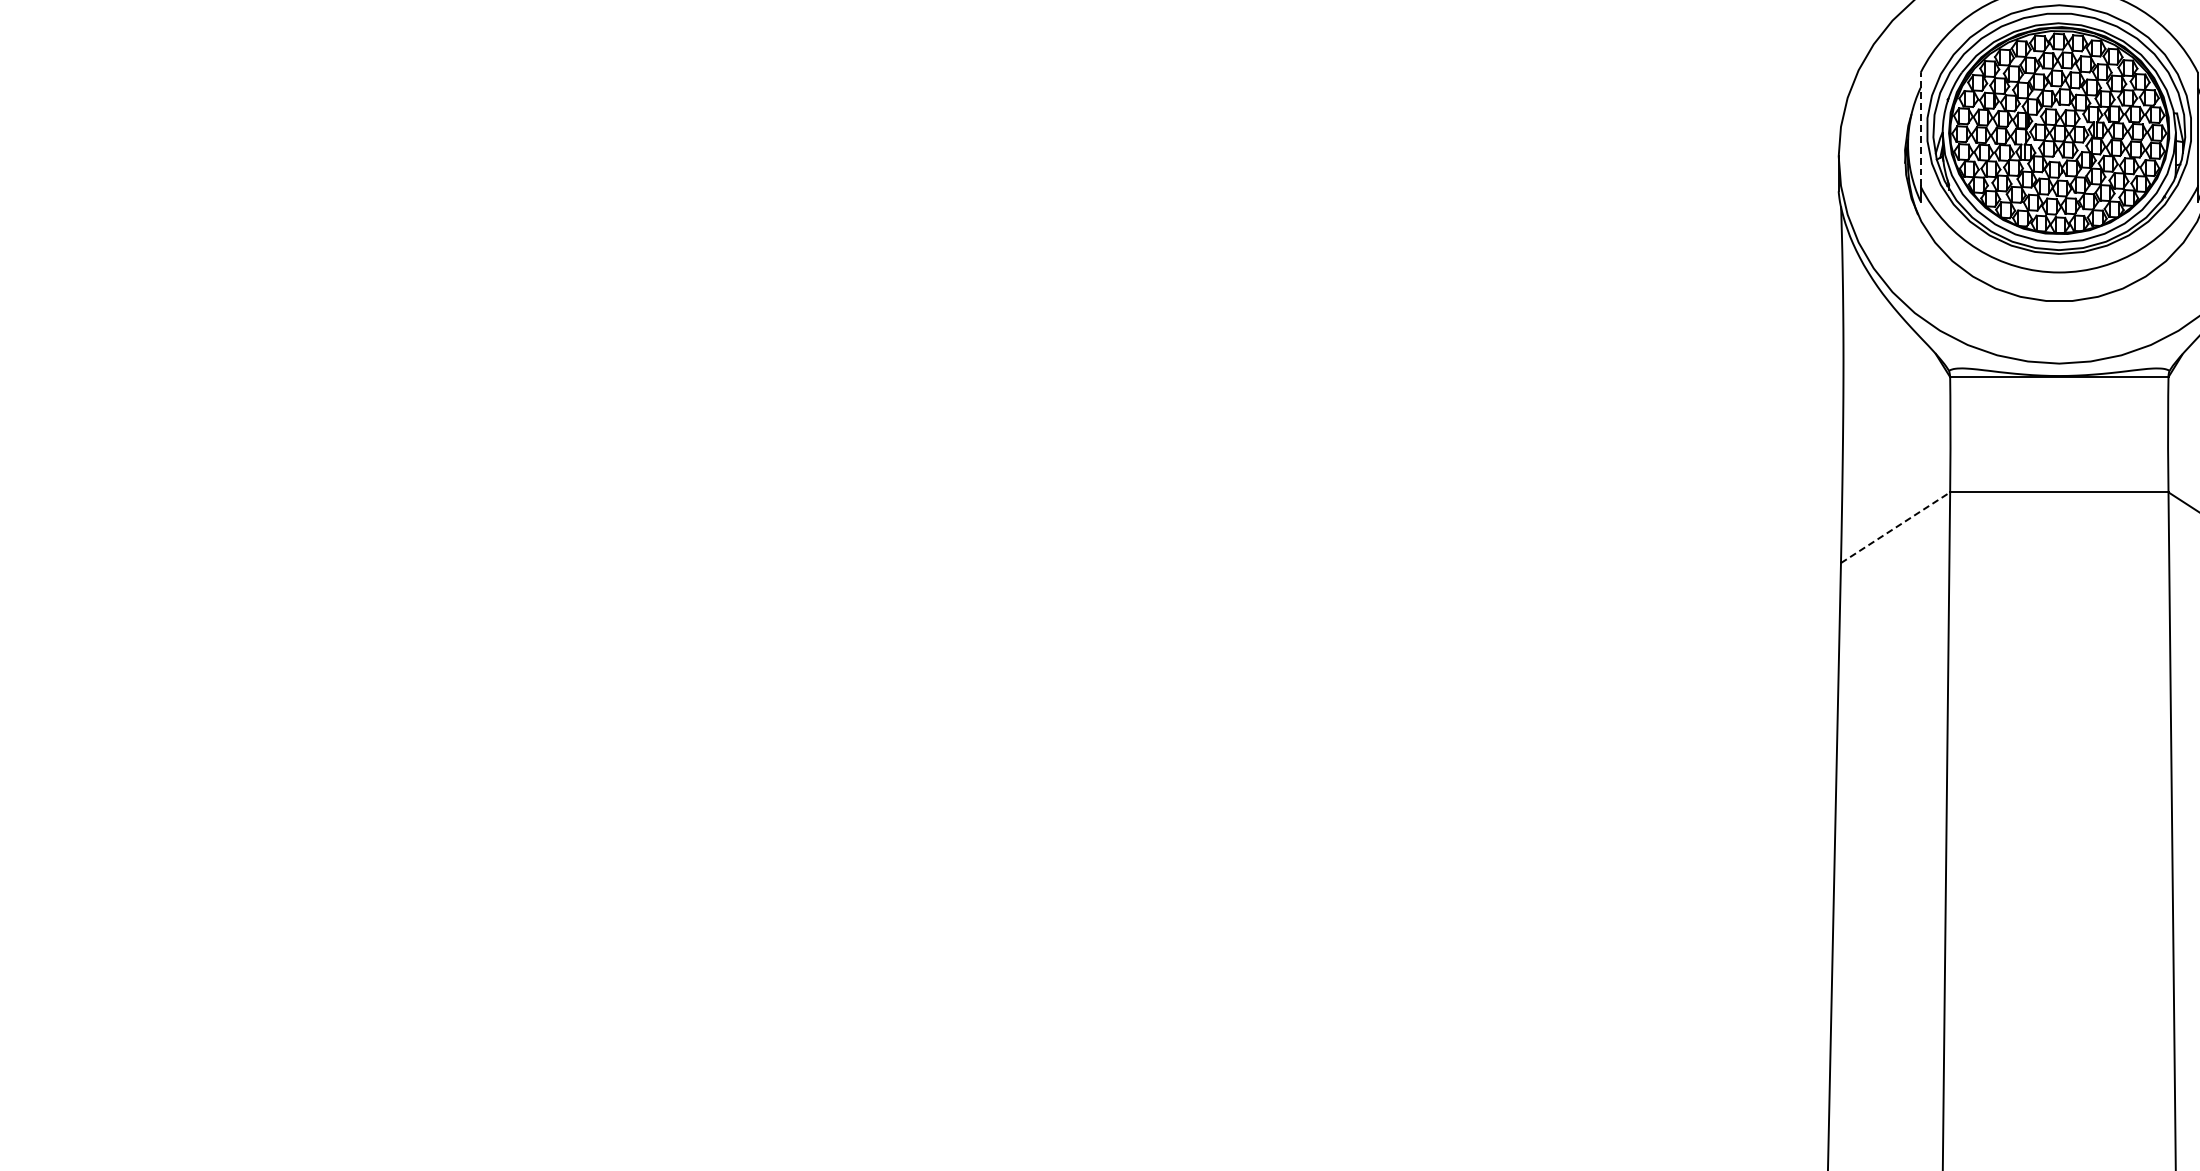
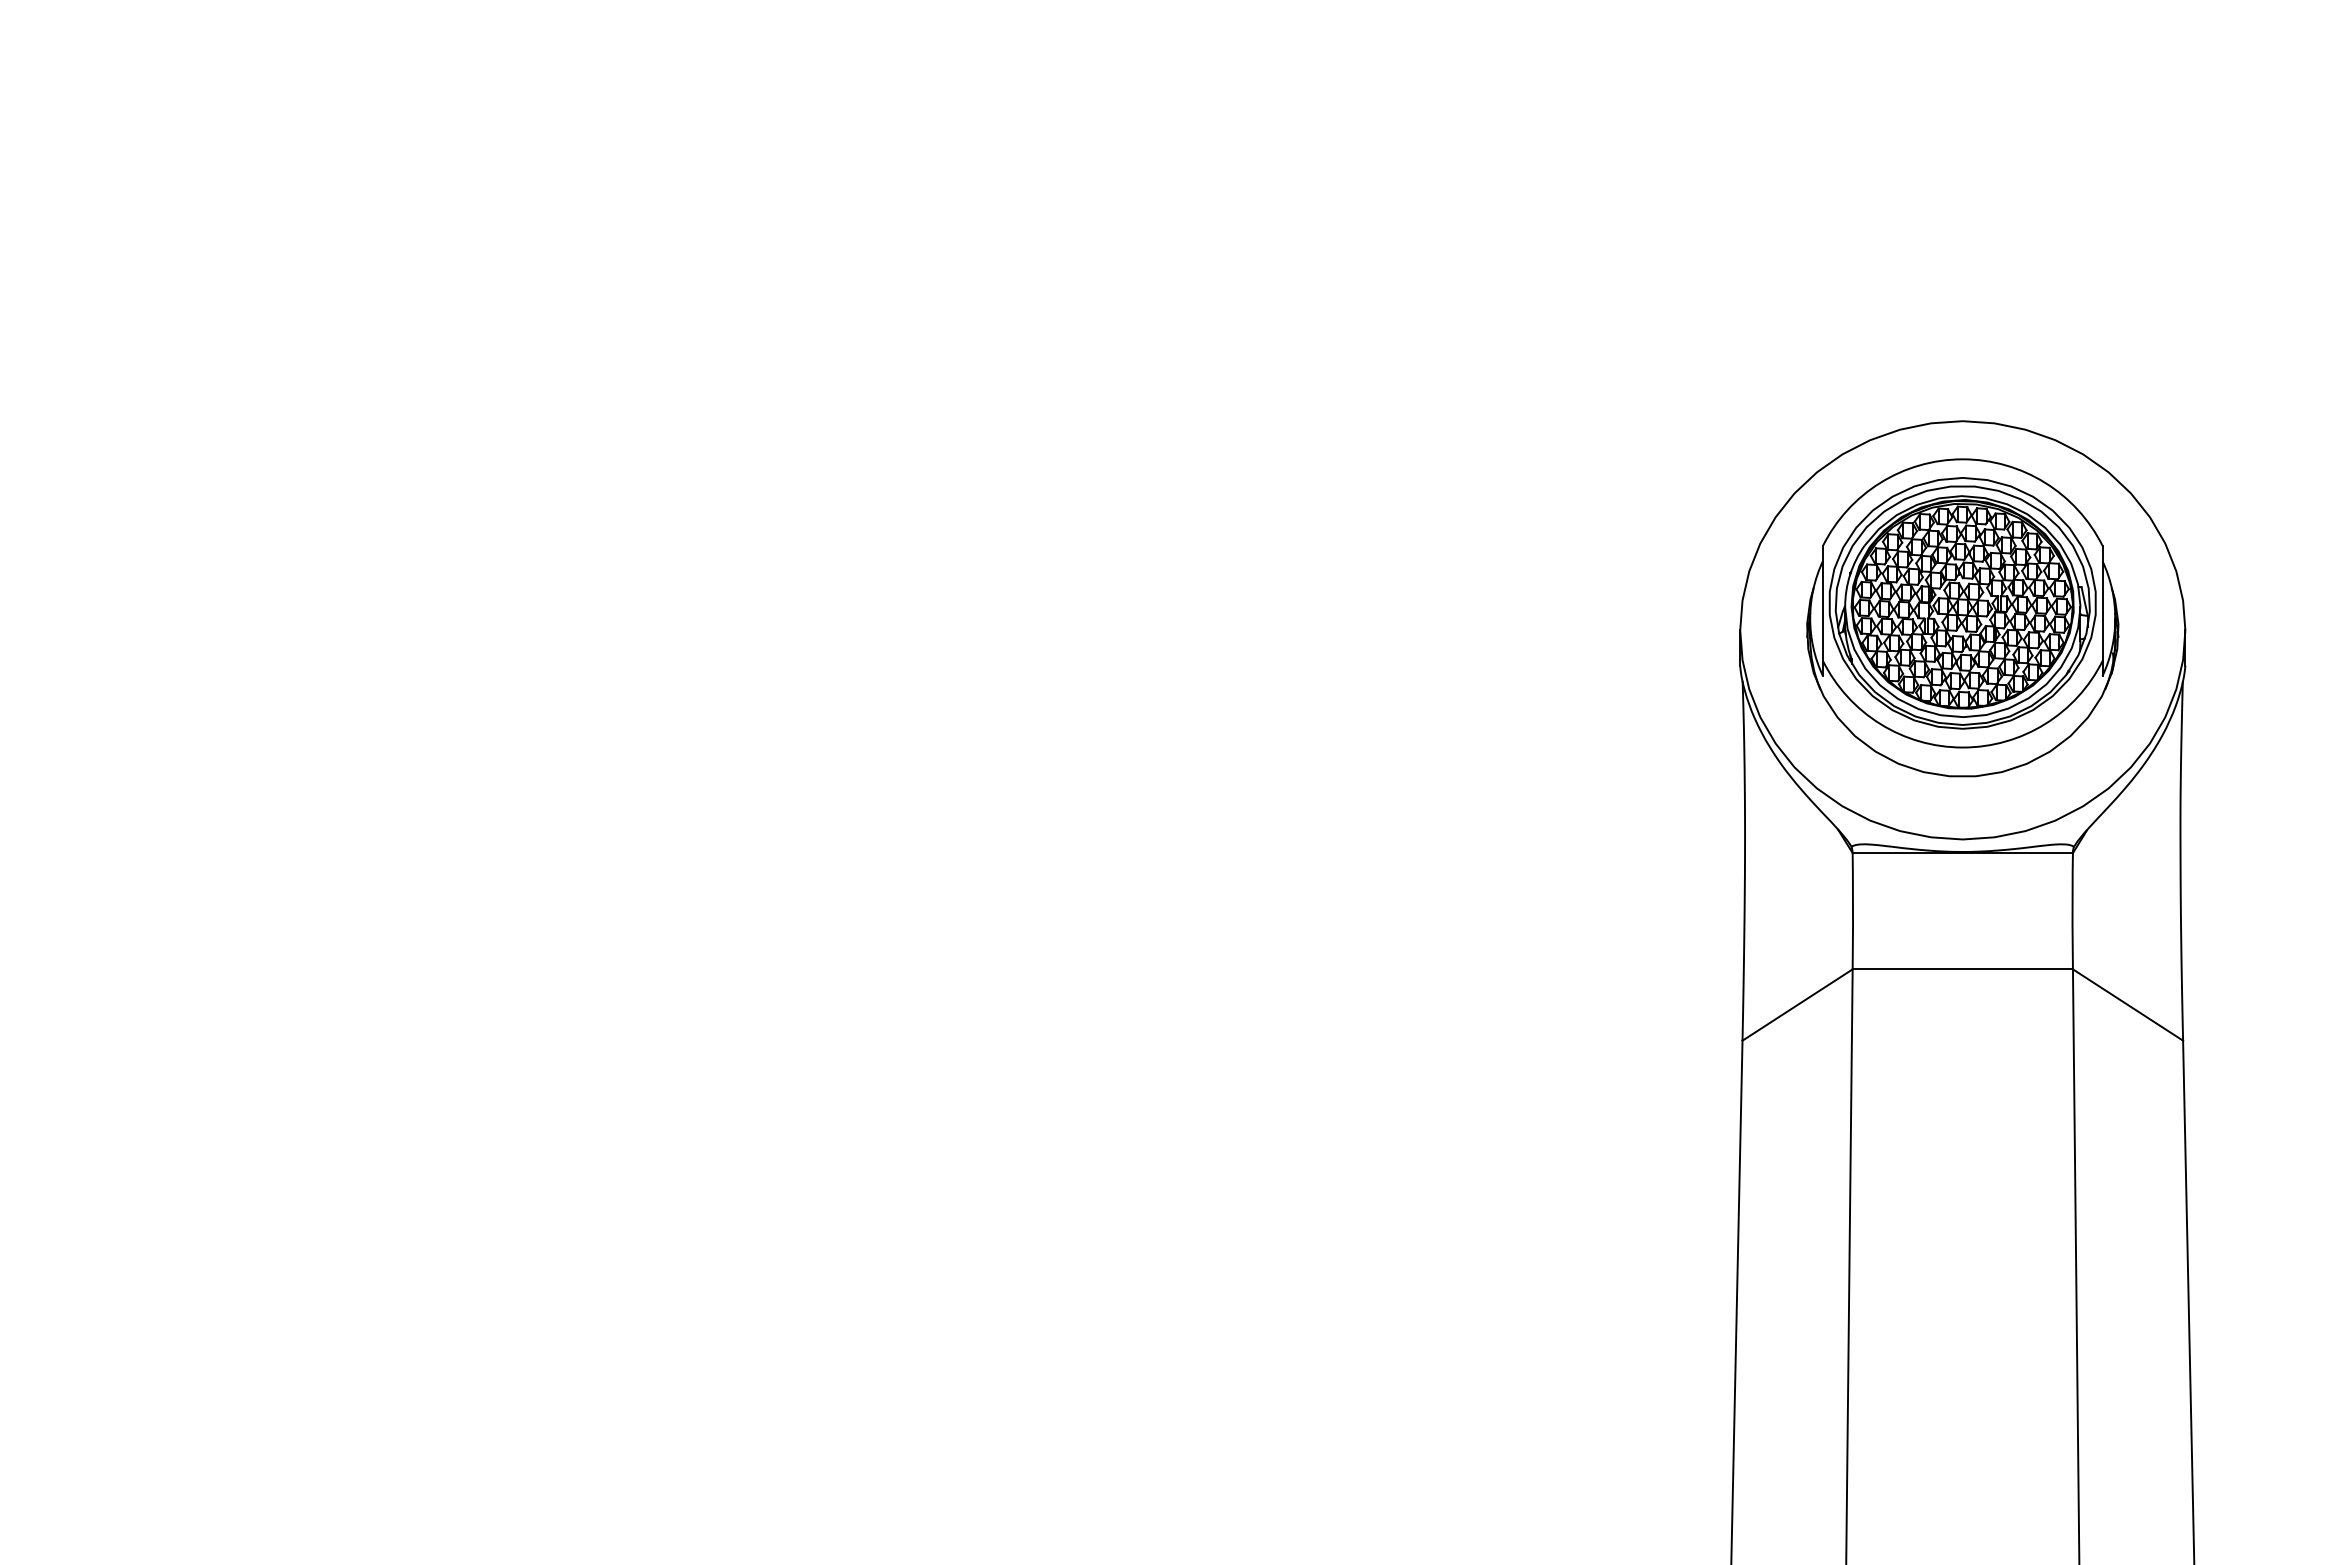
line: (1920, 128) -> (1822, 602), dashed -> solid
line: (1895, 528) -> (1797, 1005), dashed -> solid

